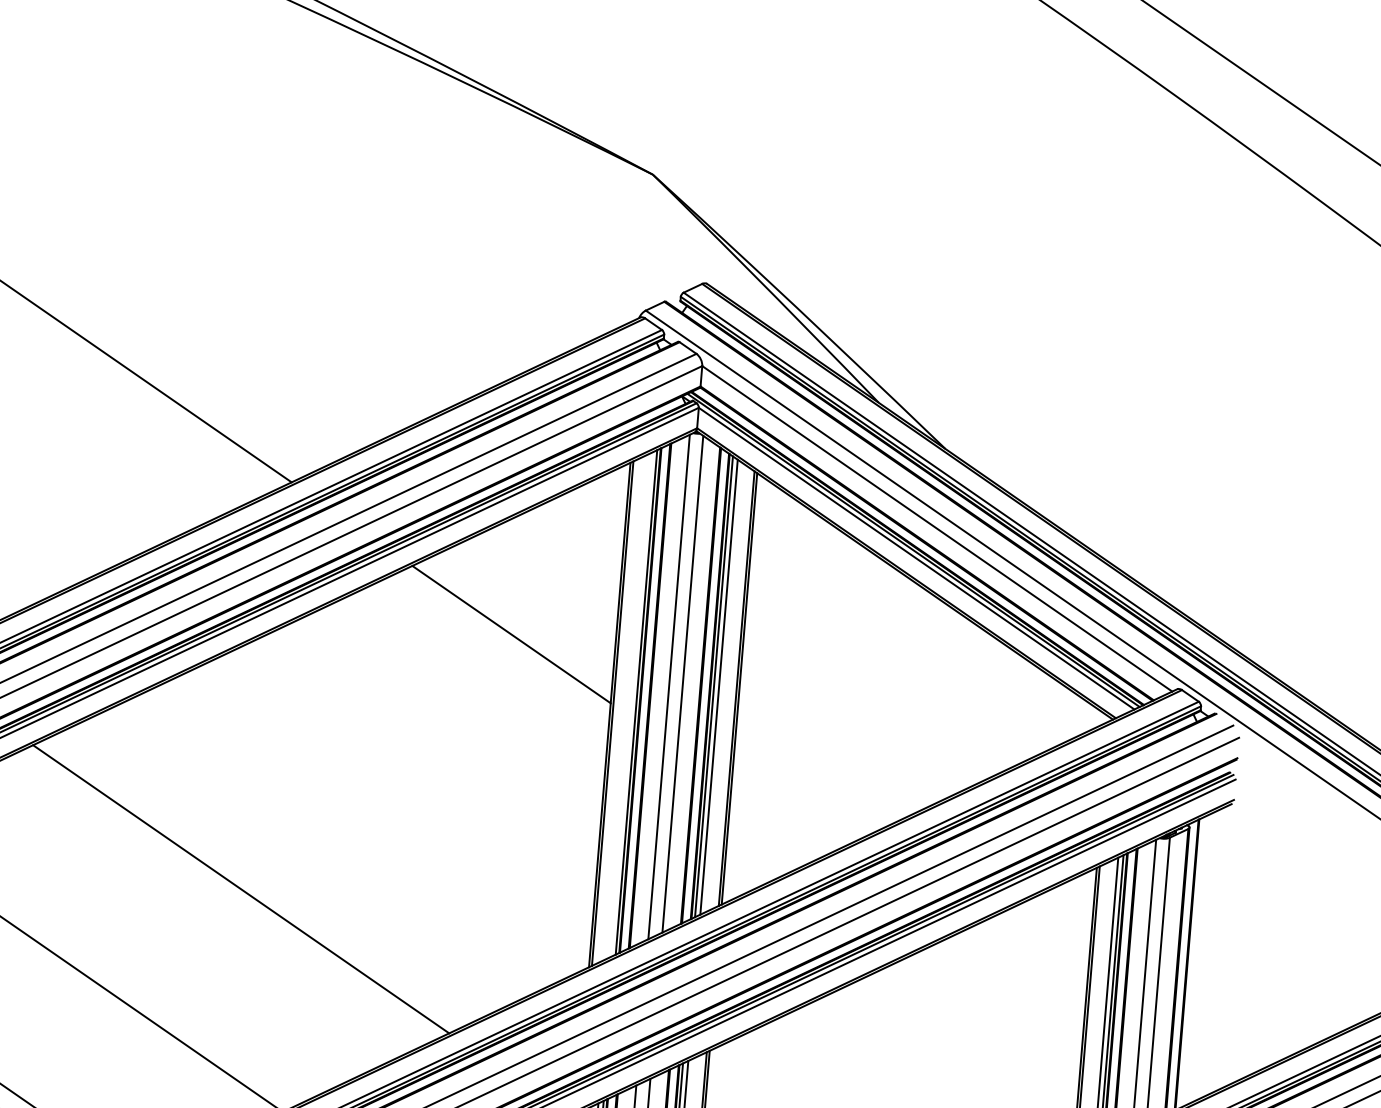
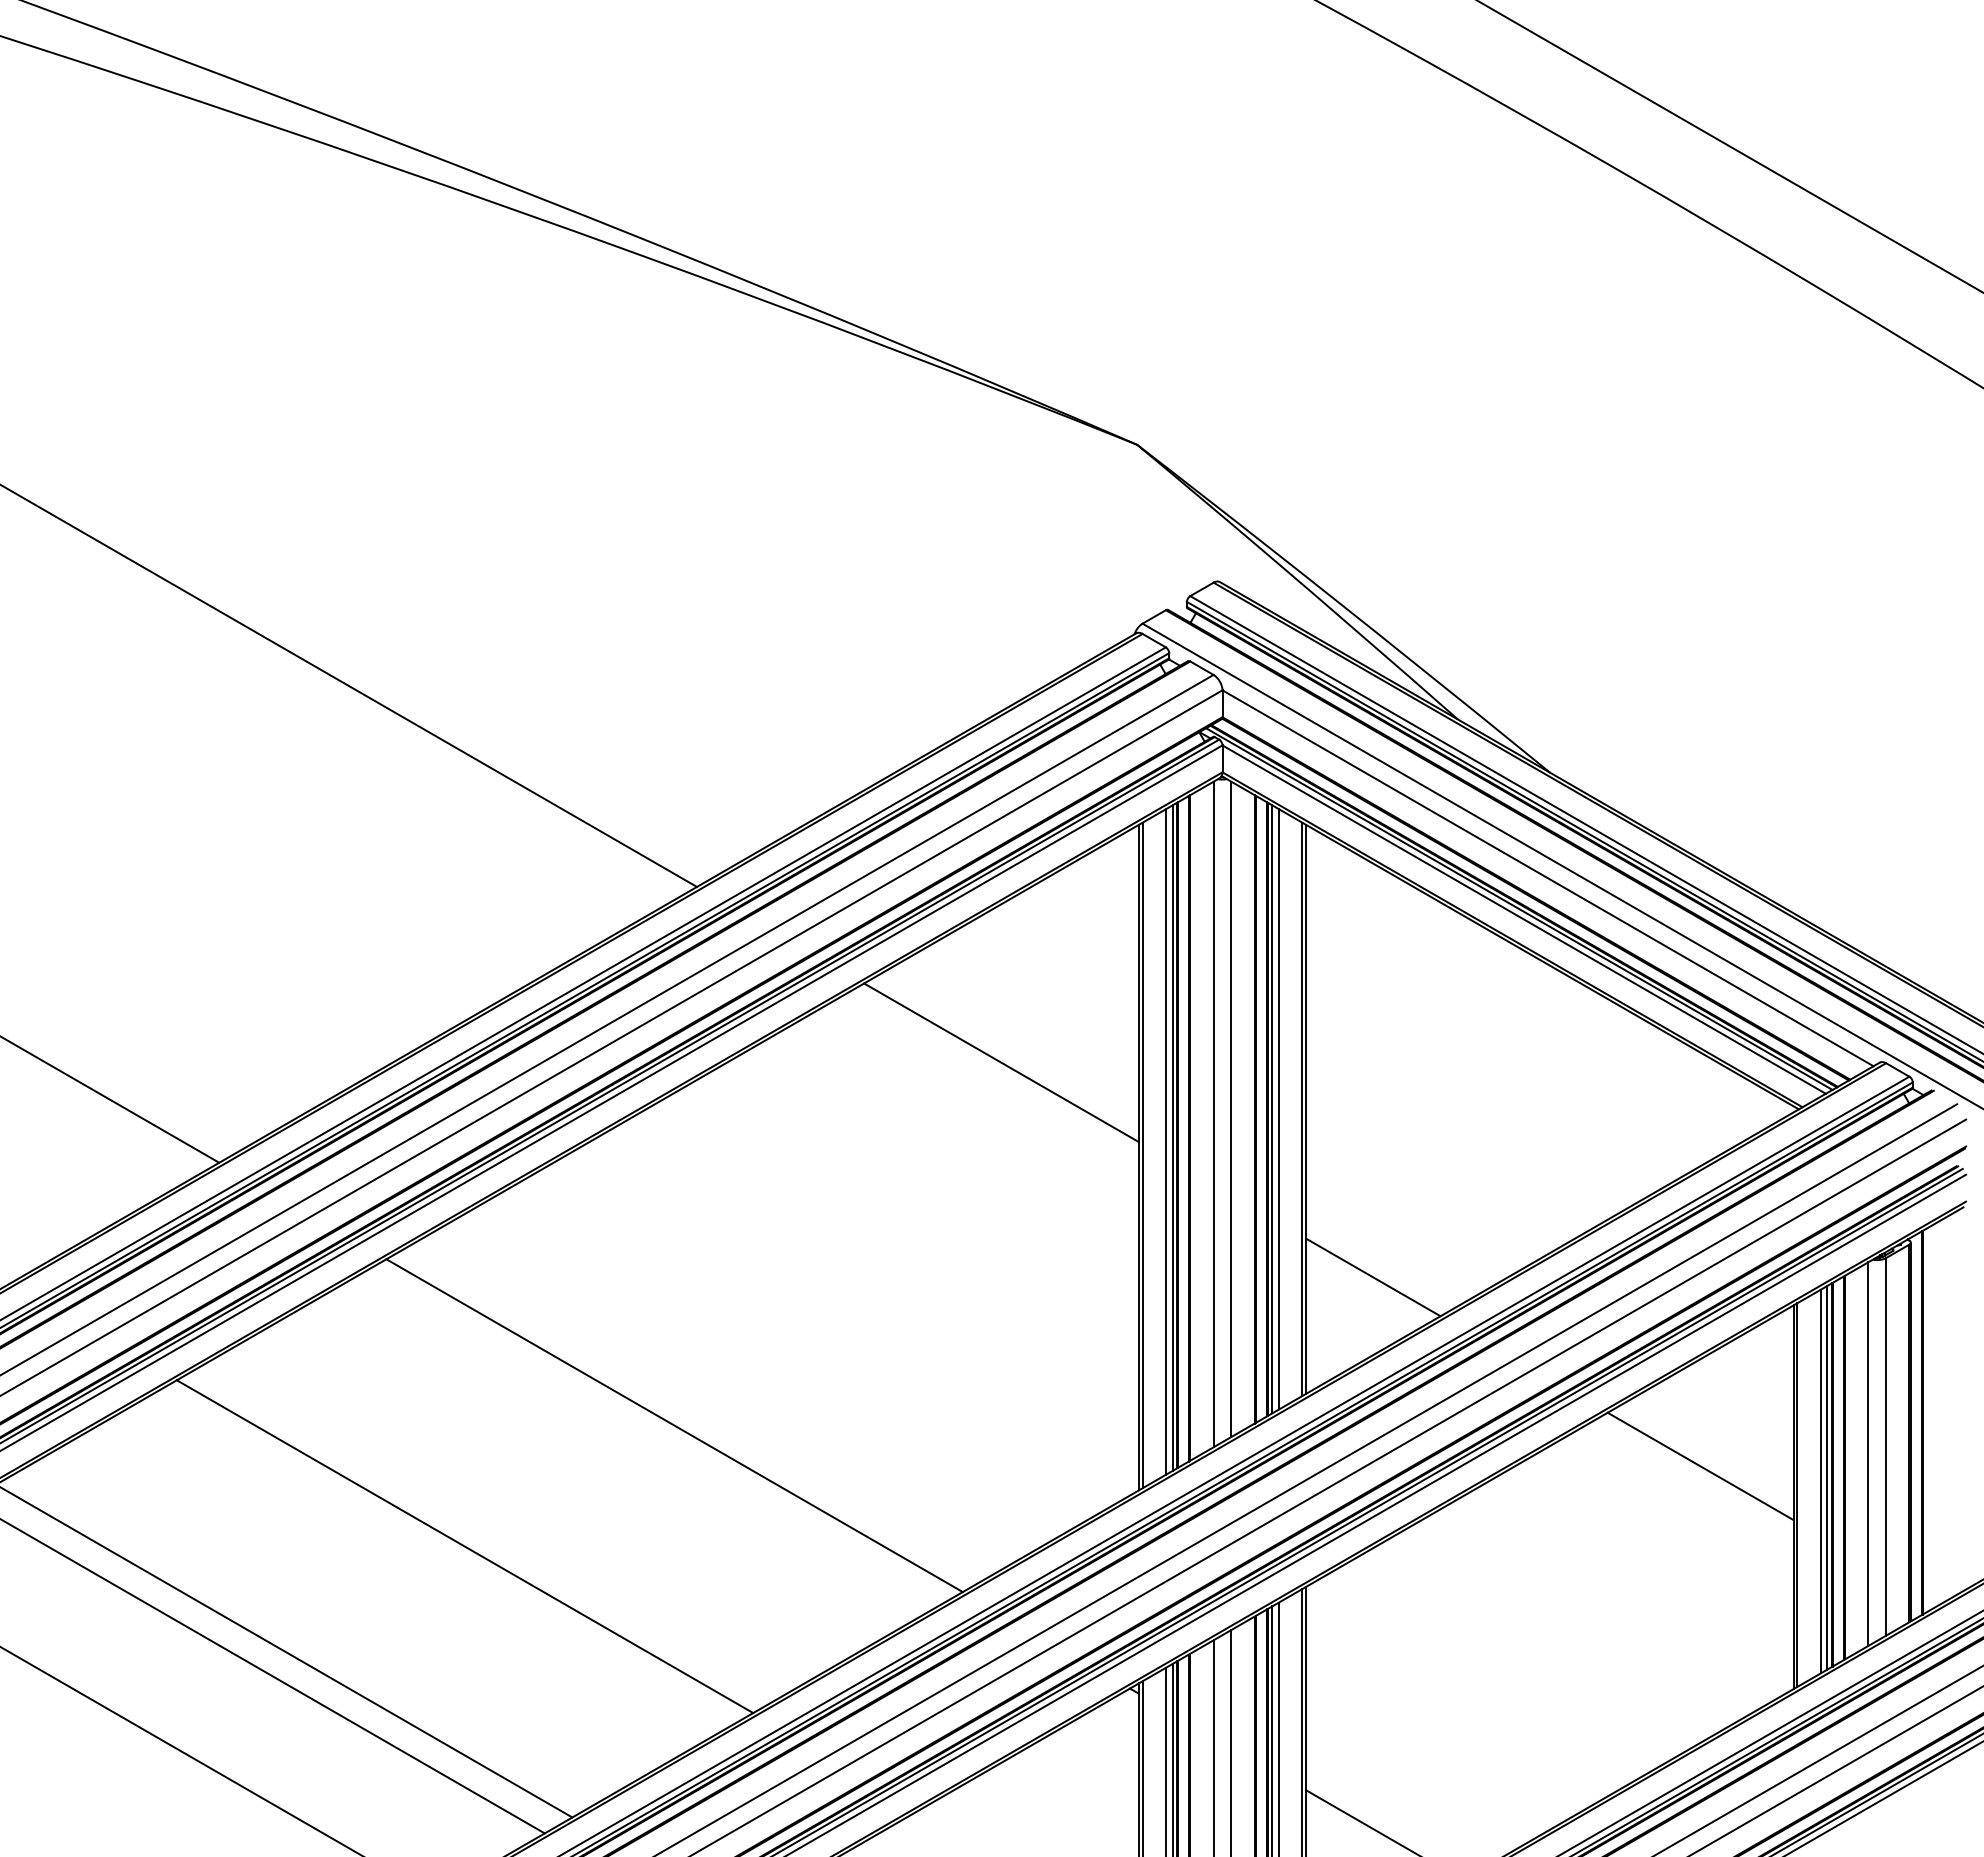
line: (630, 704) -> (1165, 1141), added
line: (780, 820) -> (1373, 1277), added
line: (1016, 984) -> (1700, 1466), added

